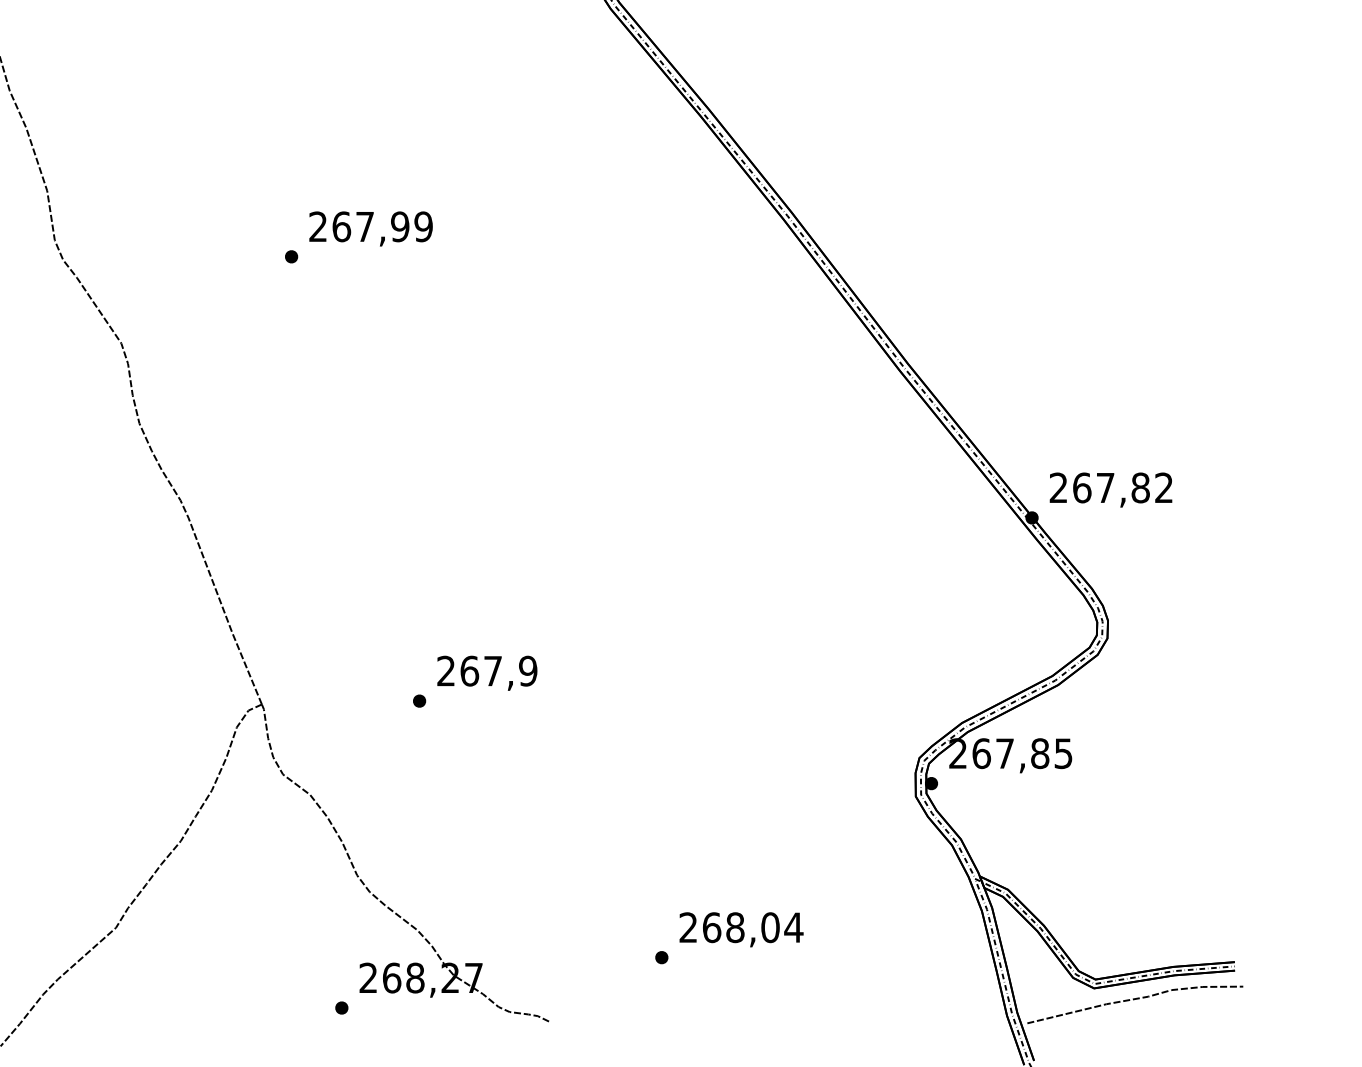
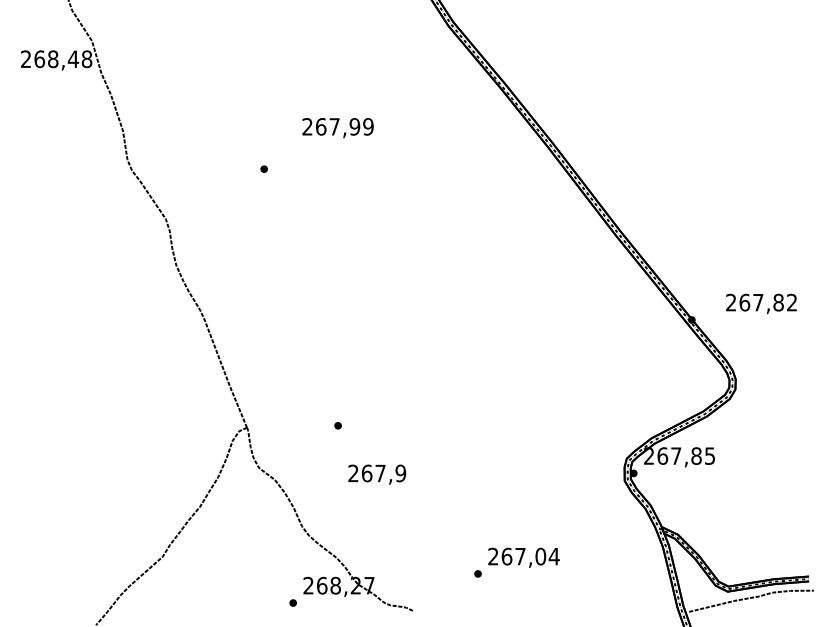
text: (370, 229) -> (337, 128), moved
text: (1111, 489) -> (761, 303), moved
text: (487, 672) -> (377, 474), moved
text: (735, 927) -> (520, 556), 268,04 -> 267,04

